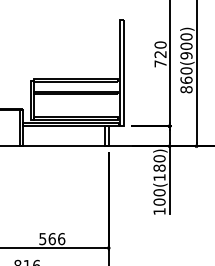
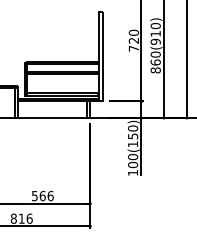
text: (186, 45) -> (155, 33), 860(900) -> 860(910)
text: (158, 168) -> (132, 136), 100(180) -> 100(150)

